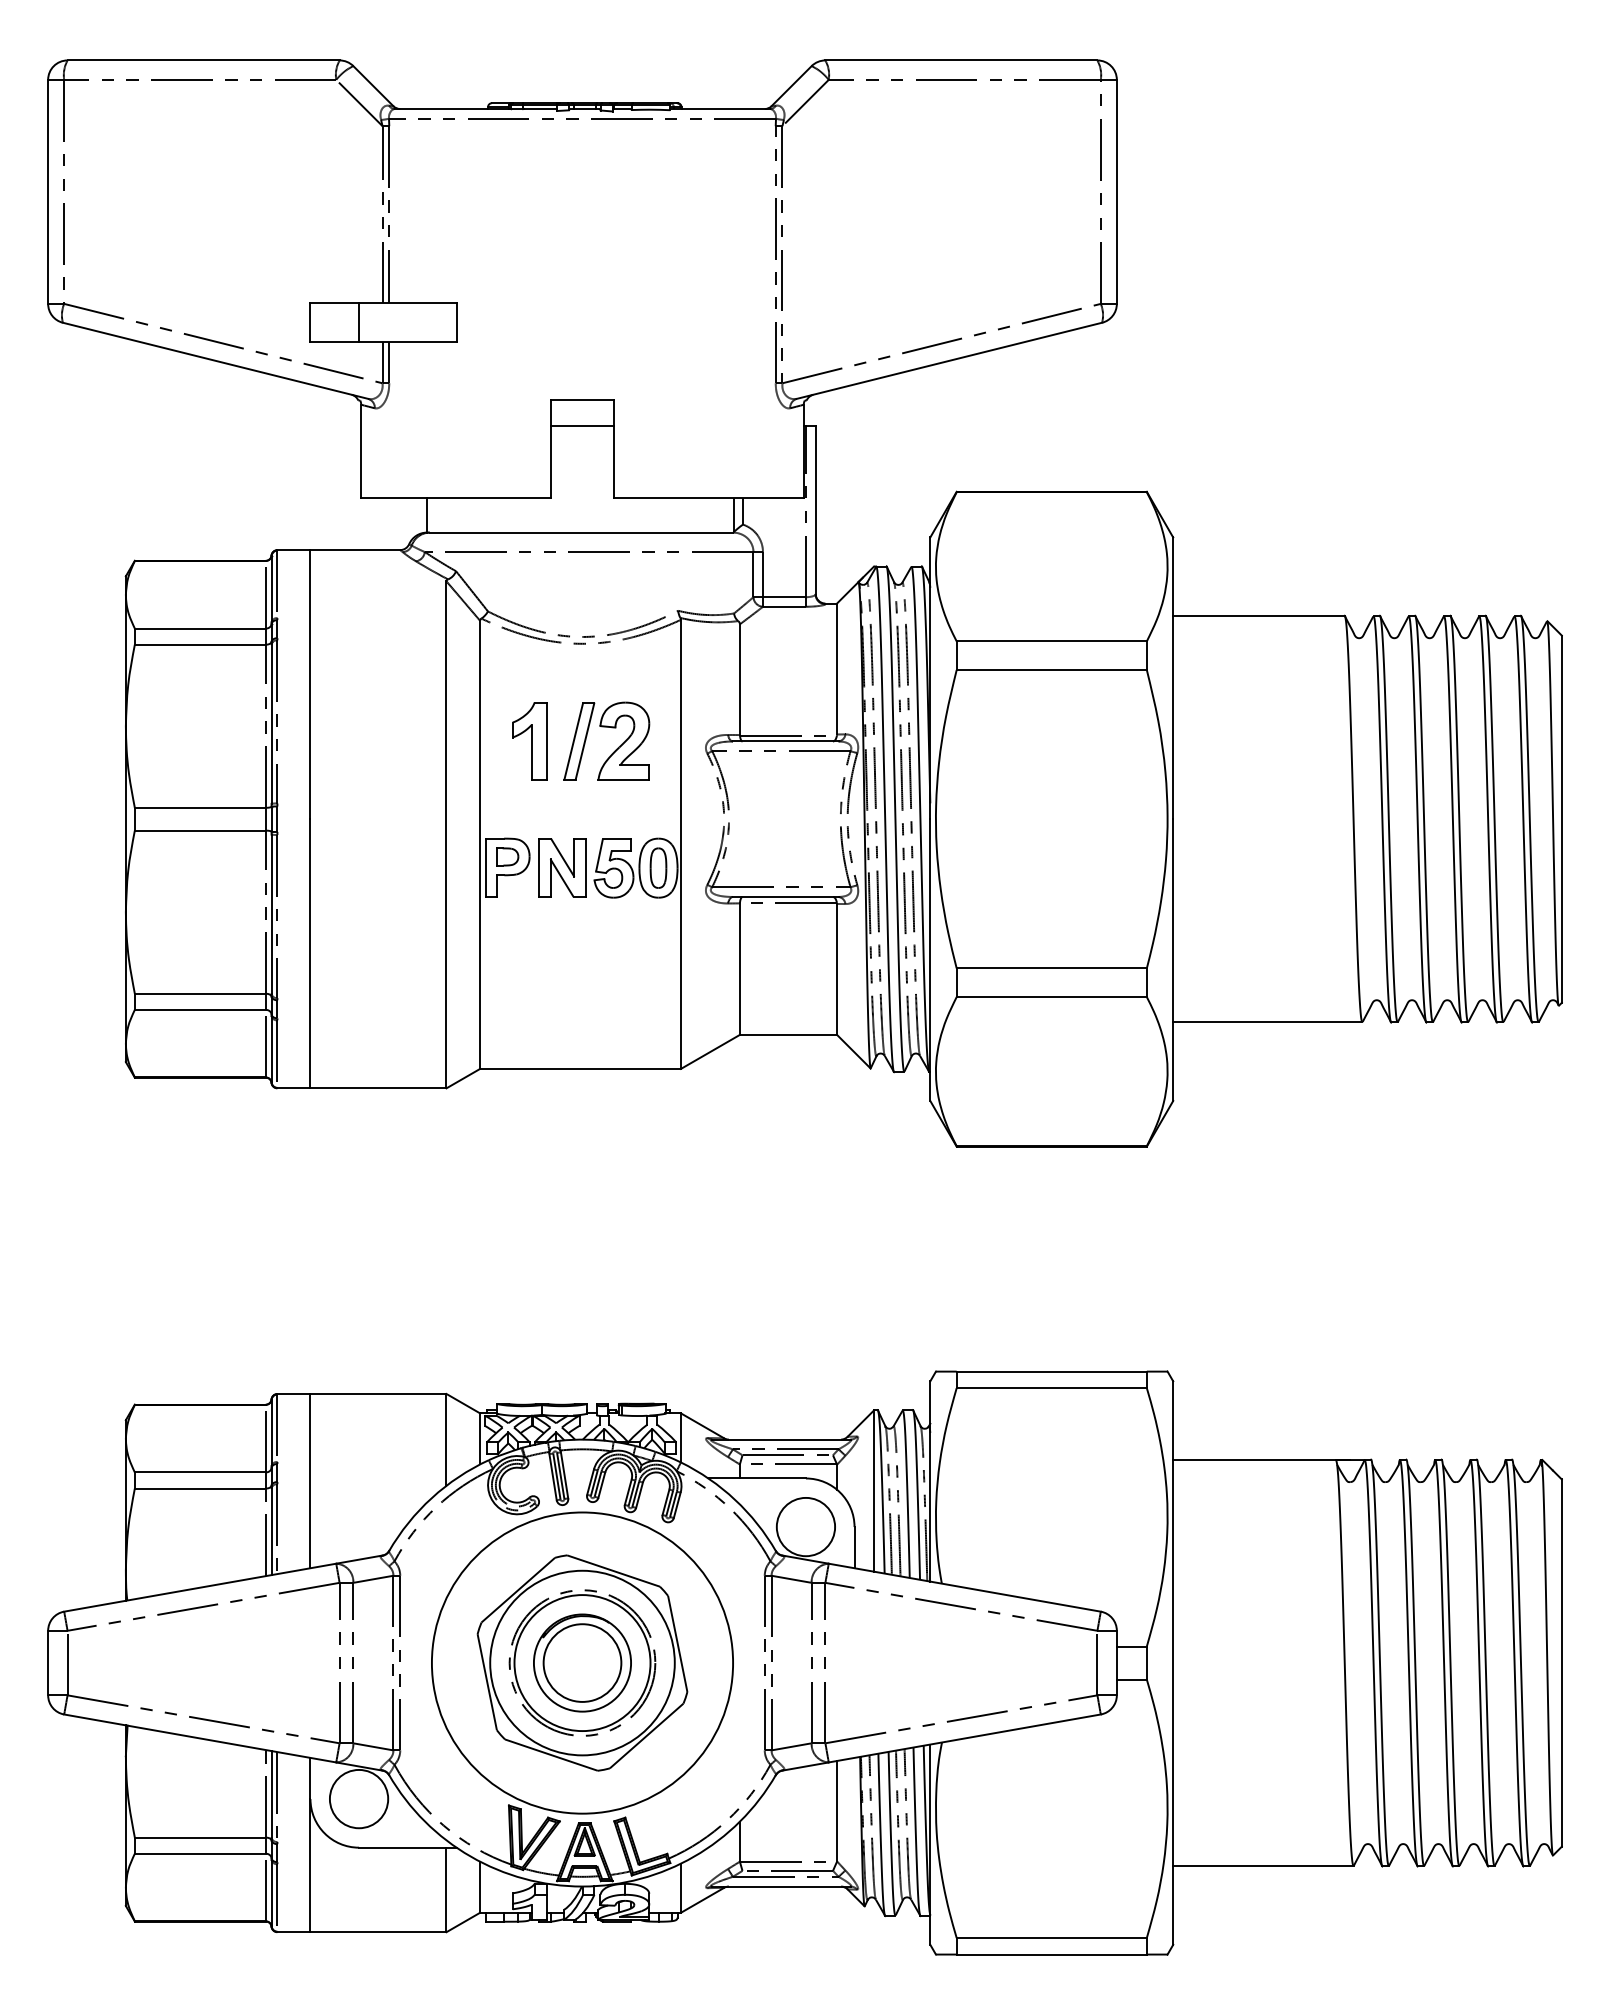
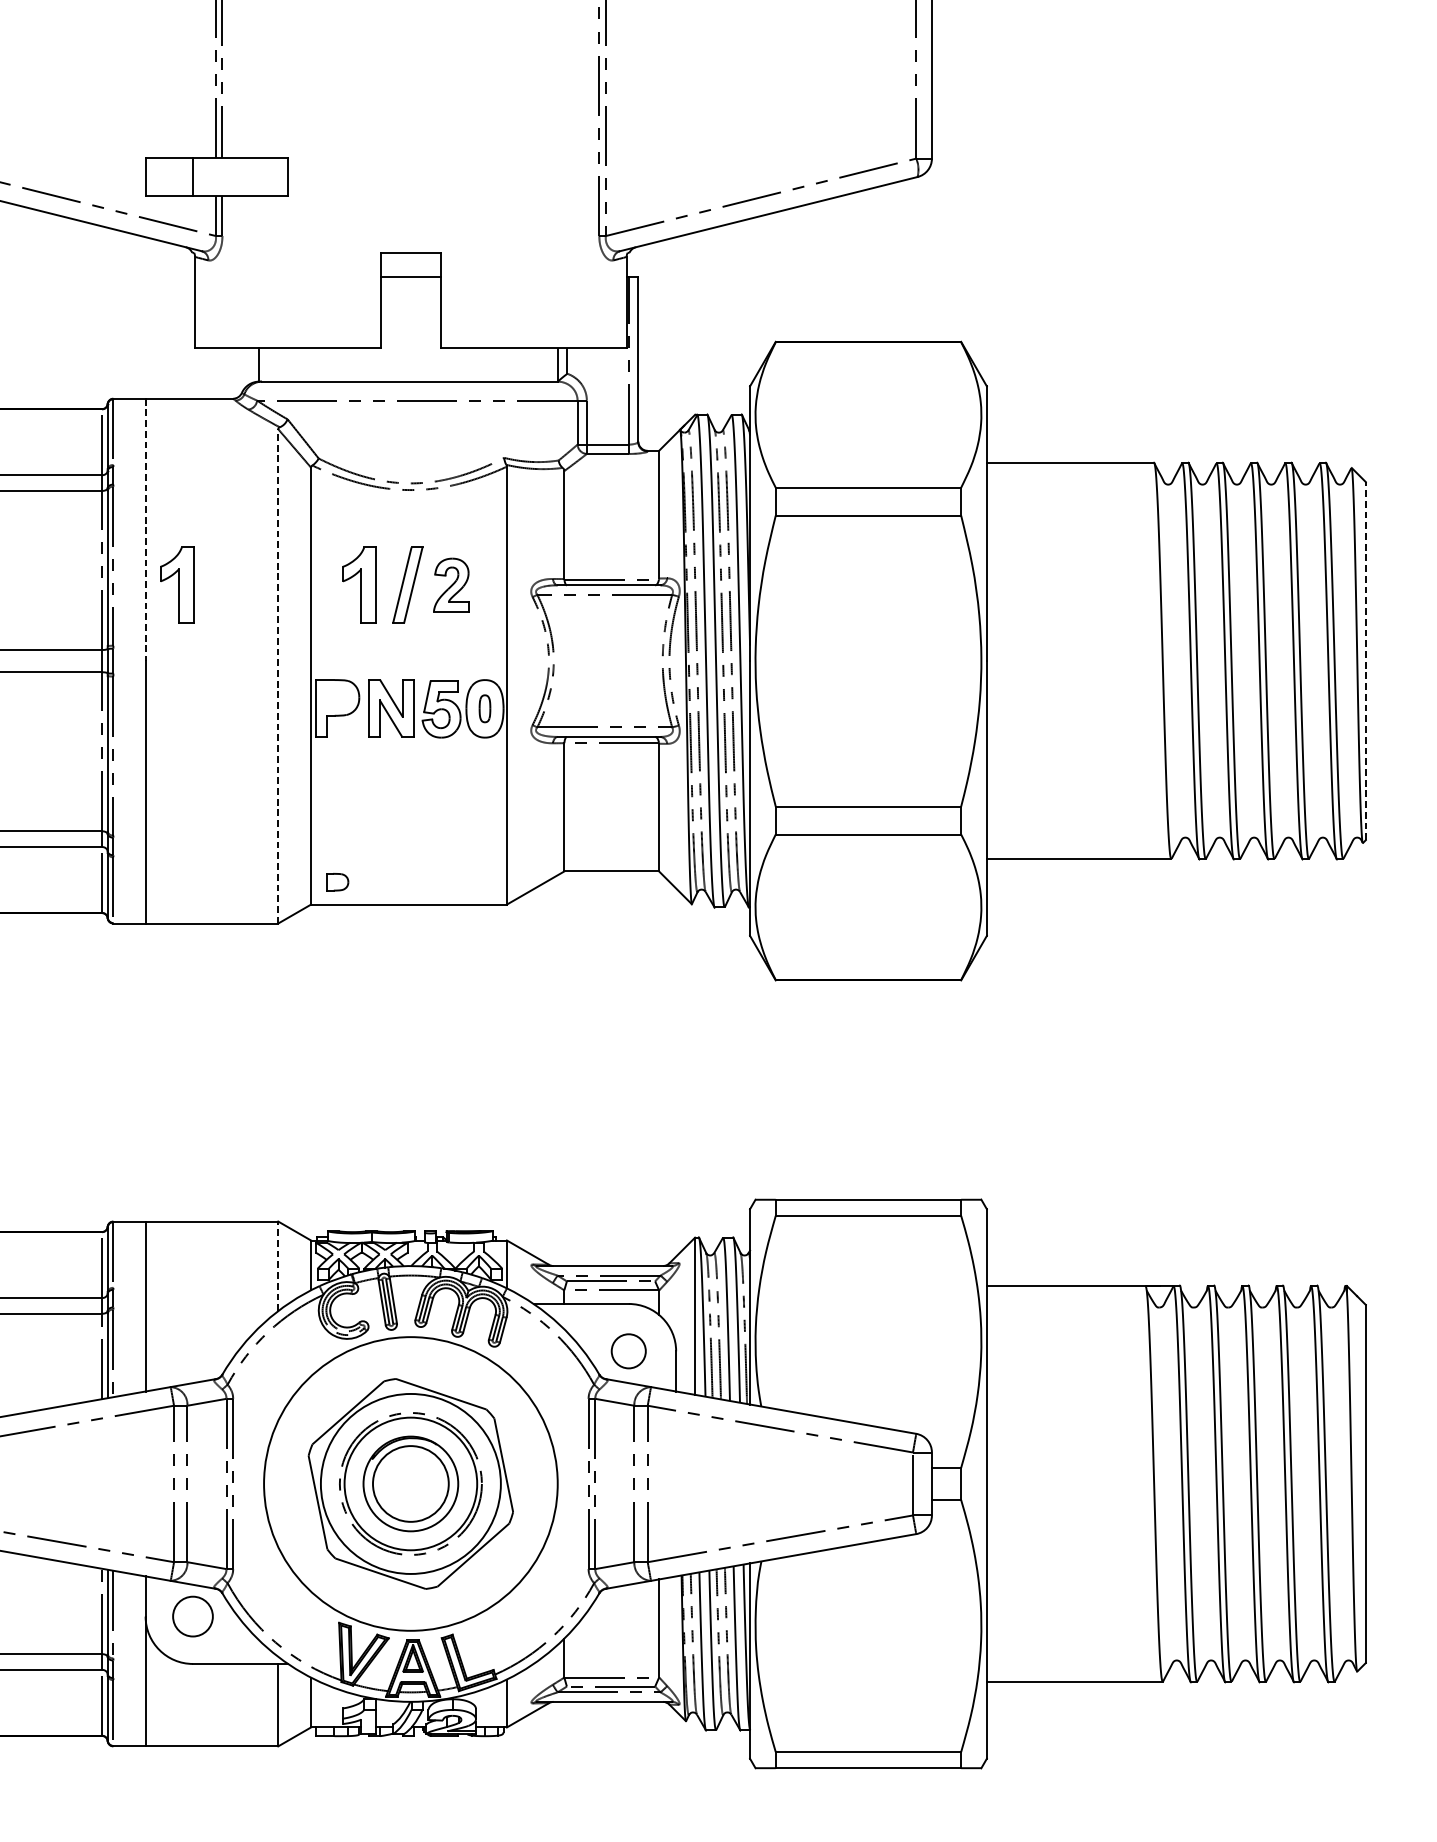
line: (310, 684) -> (145, 529), solid -> dashed
part: (623, 740) -> (450, 584), size x0.7
part: (342, 741) -> (176, 585), added
line: (1561, 819) -> (1365, 661), solid -> dashed
line: (446, 834) -> (278, 676), solid -> dashed
part: (507, 856) -> (337, 881), moved
part: (658, 867) -> (484, 708), size x0.7
line: (446, 1439) -> (278, 1265), solid -> dashed
circle: (805, 1526) -> (628, 1350), size x0.6
circle: (358, 1798) -> (192, 1616), size x0.7

